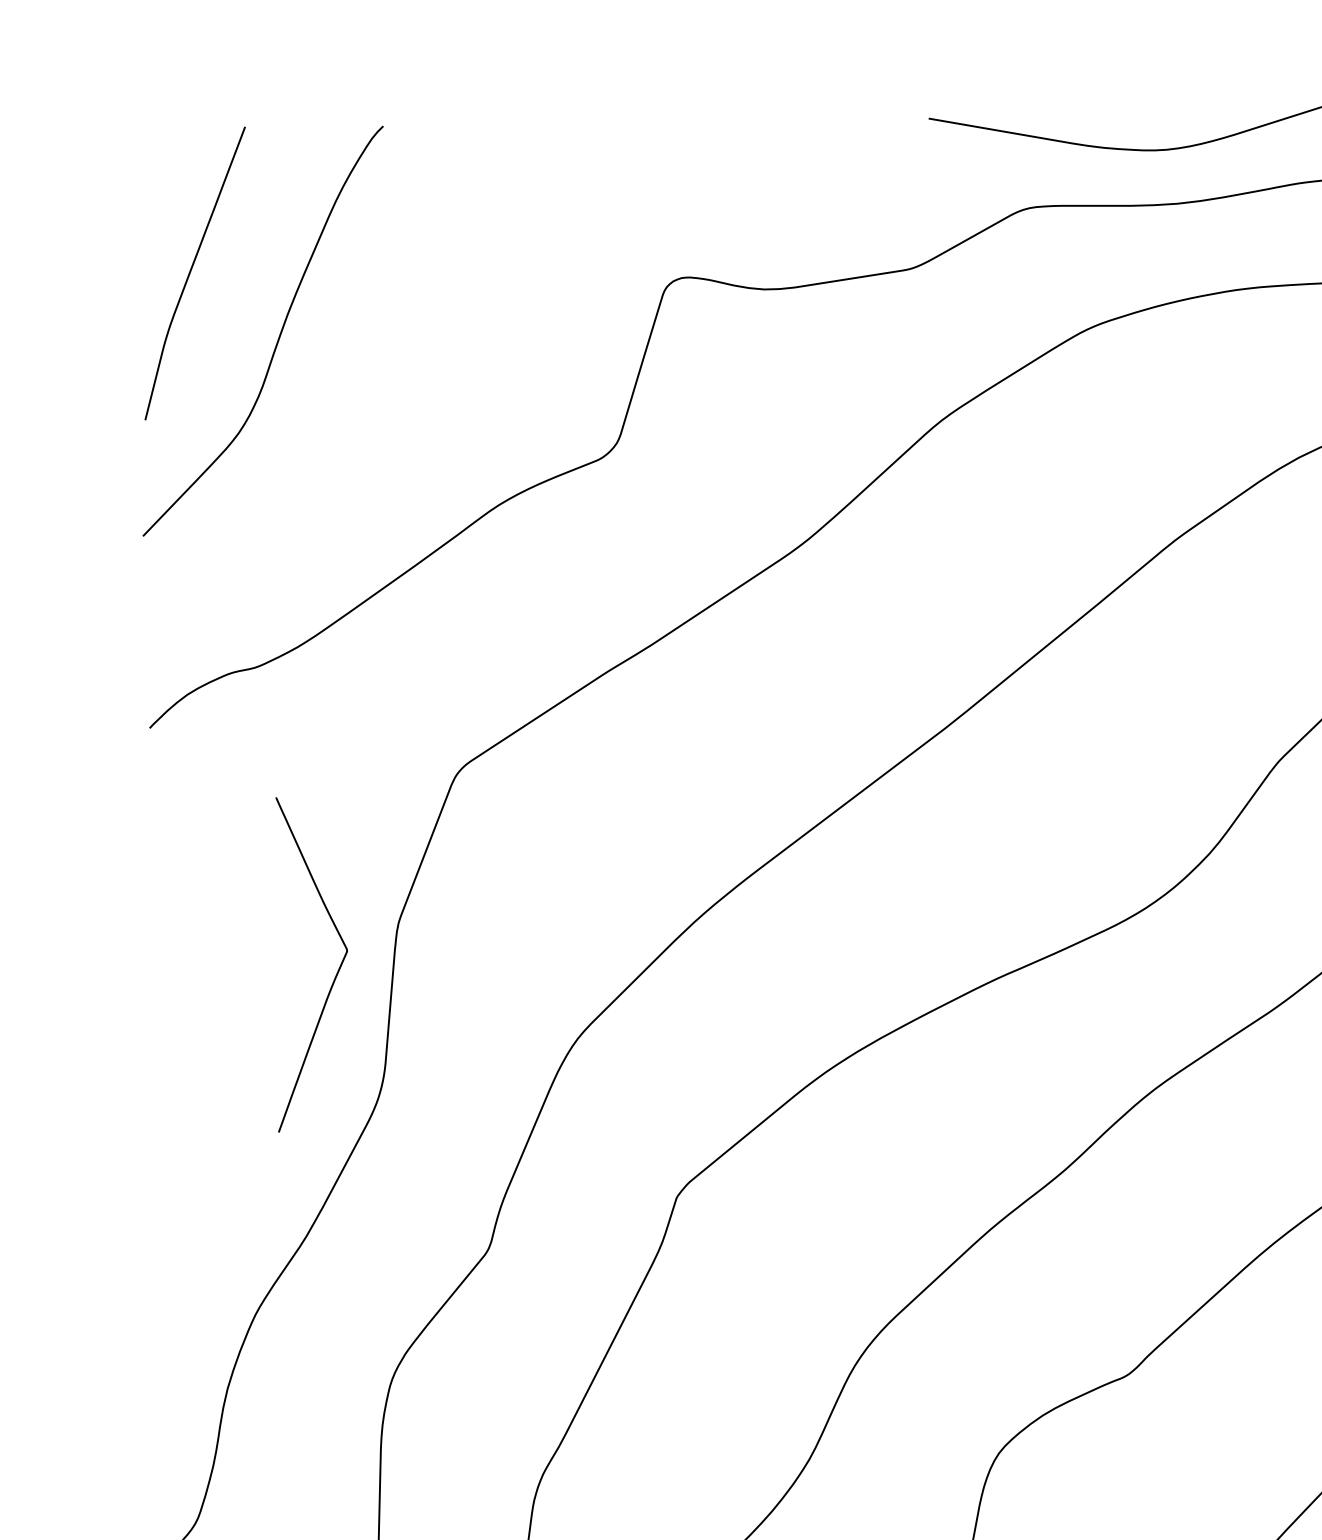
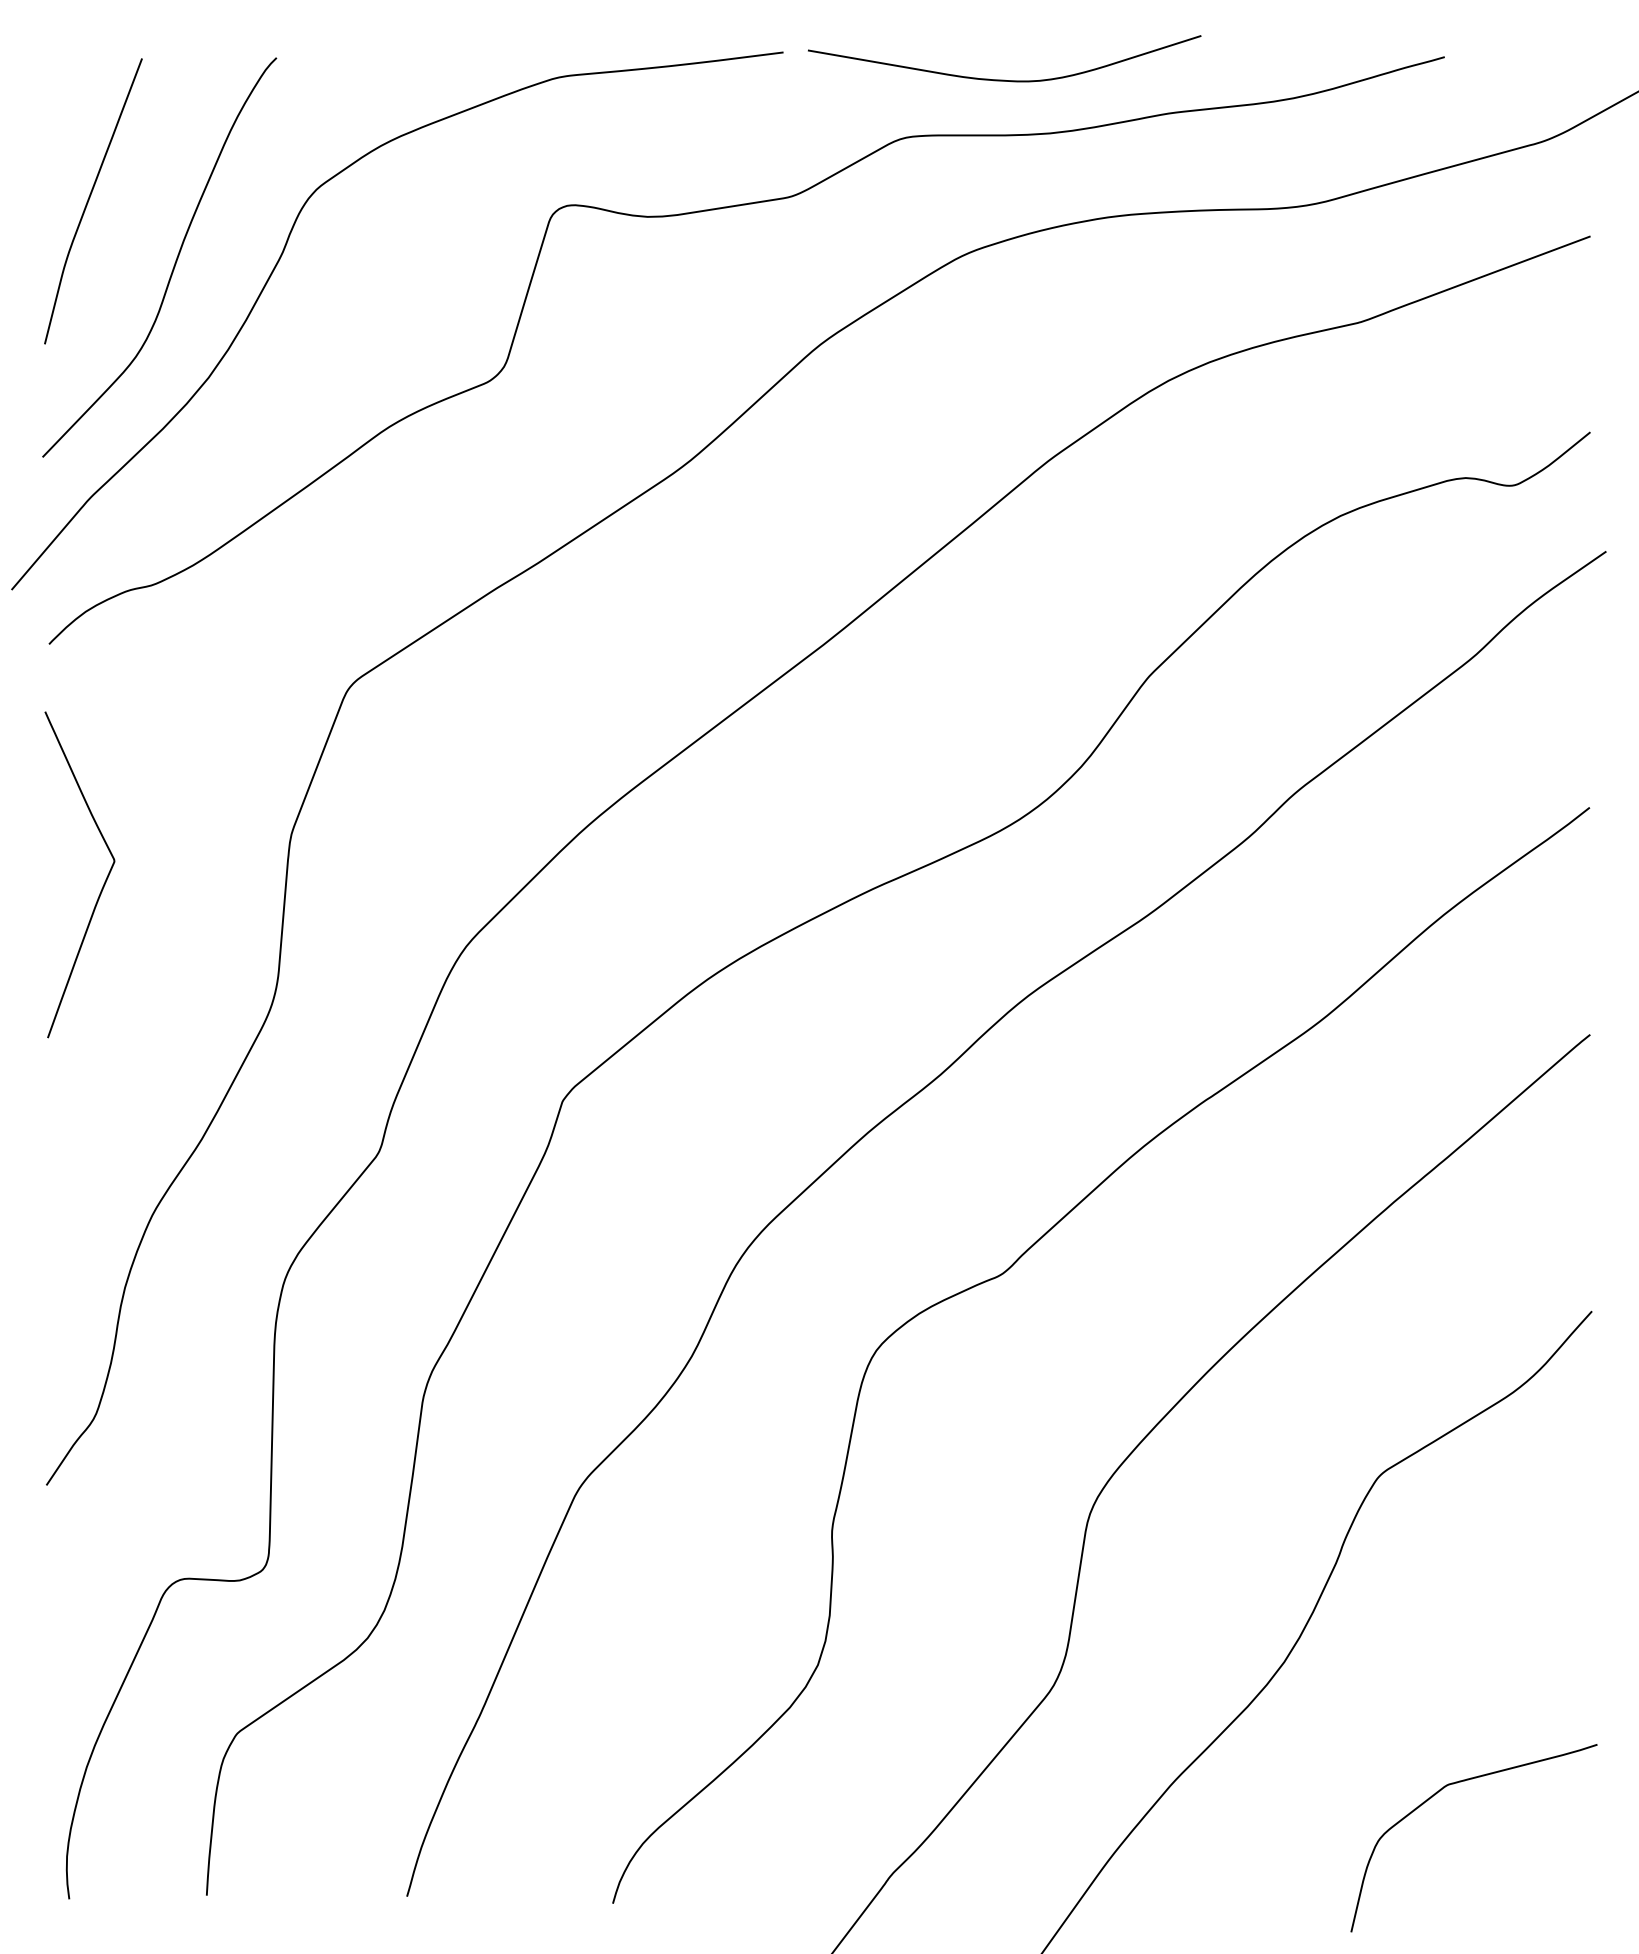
curve: (386, 335) -> (279, 261), added
curve: (334, 976) -> (102, 886), moved

